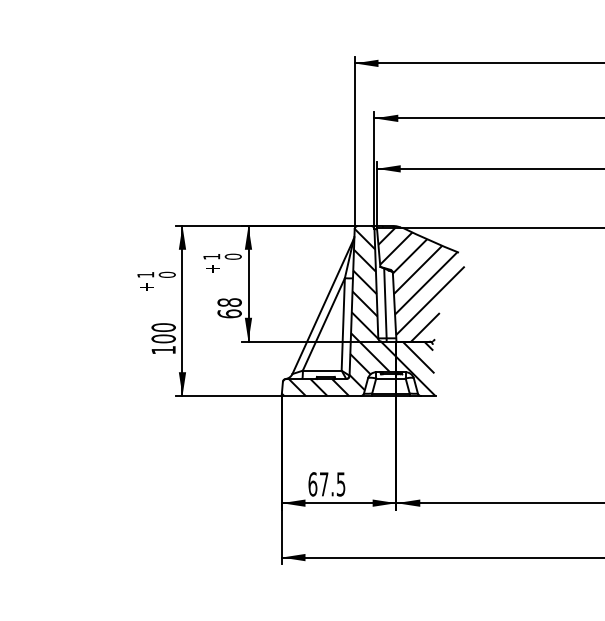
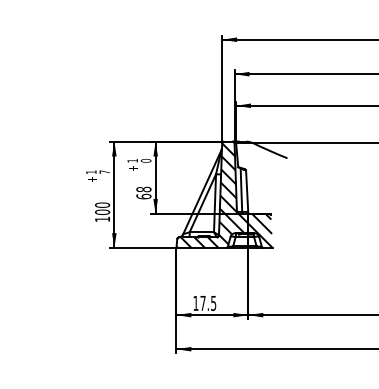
text: (166, 275) -> (104, 172), 0 -> 7
hatch: (422, 283) -> (264, 177), removed
text: (312, 482) -> (195, 302), 67.5 -> 17.5

